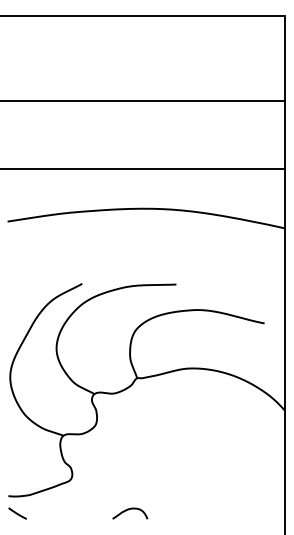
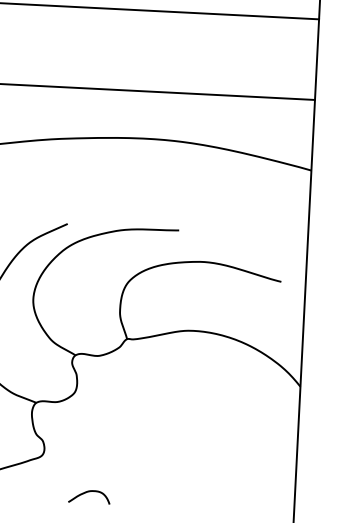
curve: (128, 510) -> (87, 493), moved

